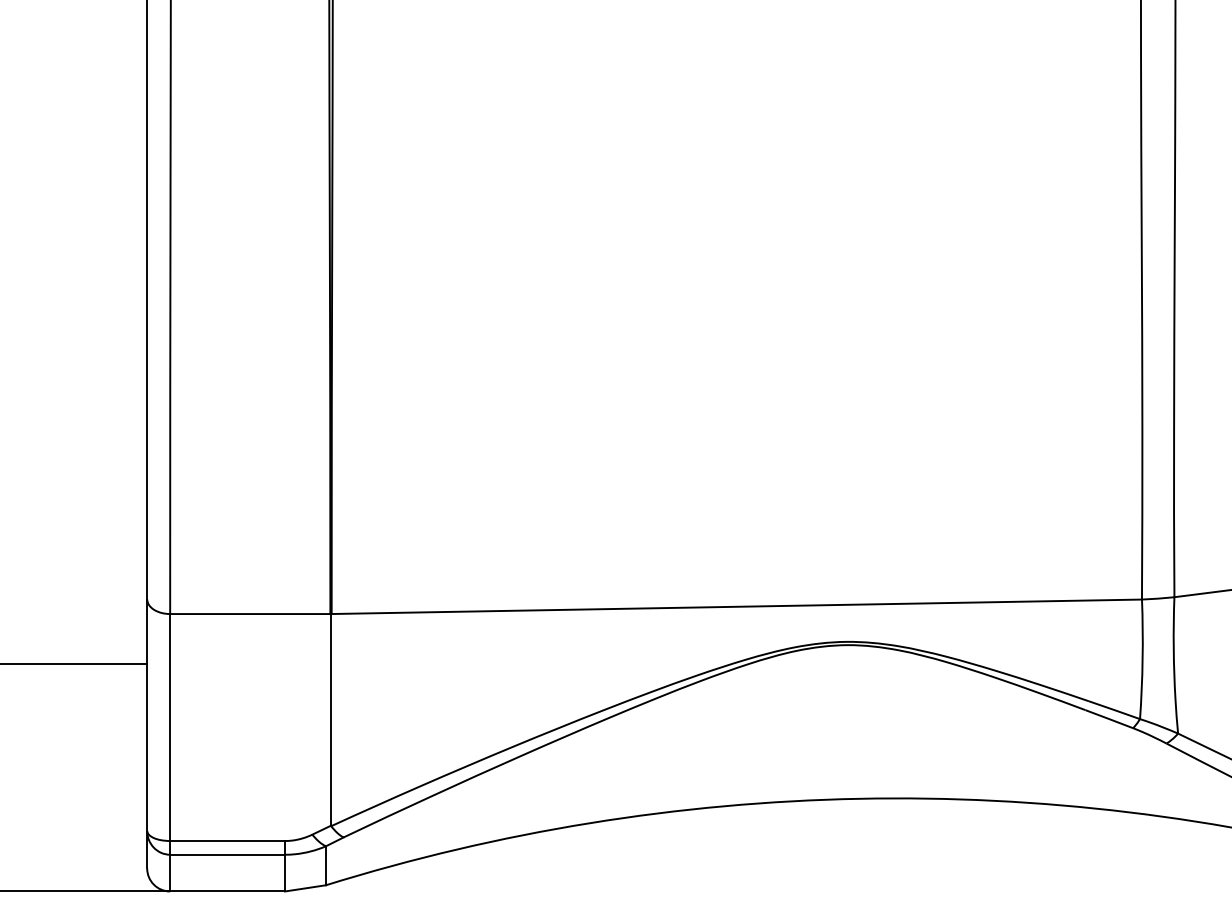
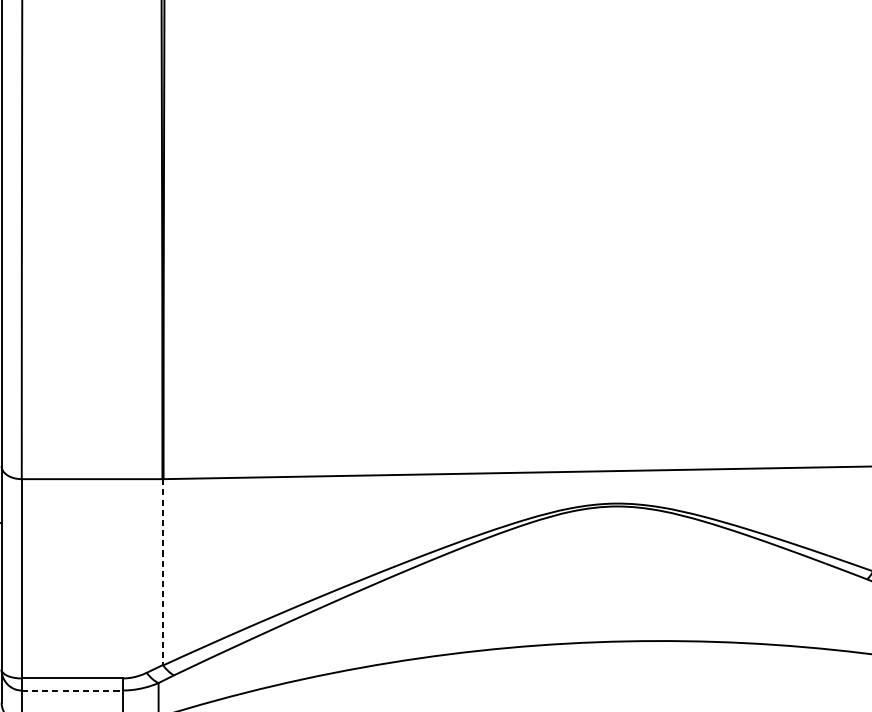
line: (331, 720) -> (163, 572), solid -> dashed
line: (228, 854) -> (72, 690), solid -> dashed

